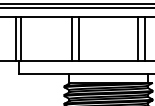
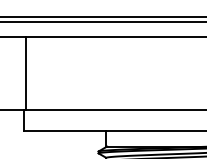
line: (16, 39) -> (19, 74), removed
line: (72, 39) -> (111, 74), removed
line: (78, 39) -> (121, 74), removed

